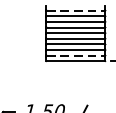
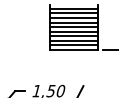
line: (76, 10) -> (74, 8), dashed -> solid
line: (76, 55) -> (74, 45), dashed -> solid

